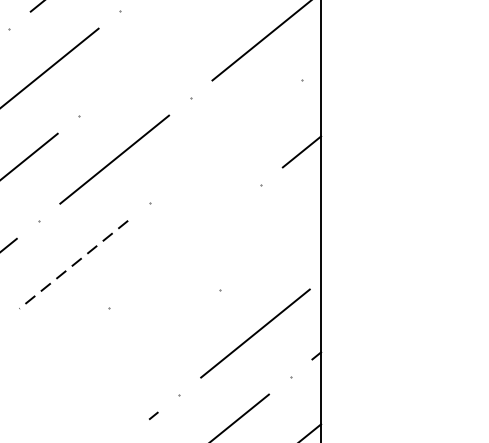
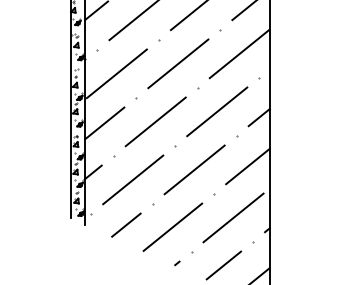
line: (155, 53) -> (178, 63), added
line: (226, 140) -> (217, 111), added
line: (280, 240) -> (247, 166), added
line: (184, 245) -> (194, 169), added
line: (74, 263) -> (133, 179), dashed -> solid
line: (61, 345) -> (126, 224), added
line: (144, 349) -> (172, 226), added

